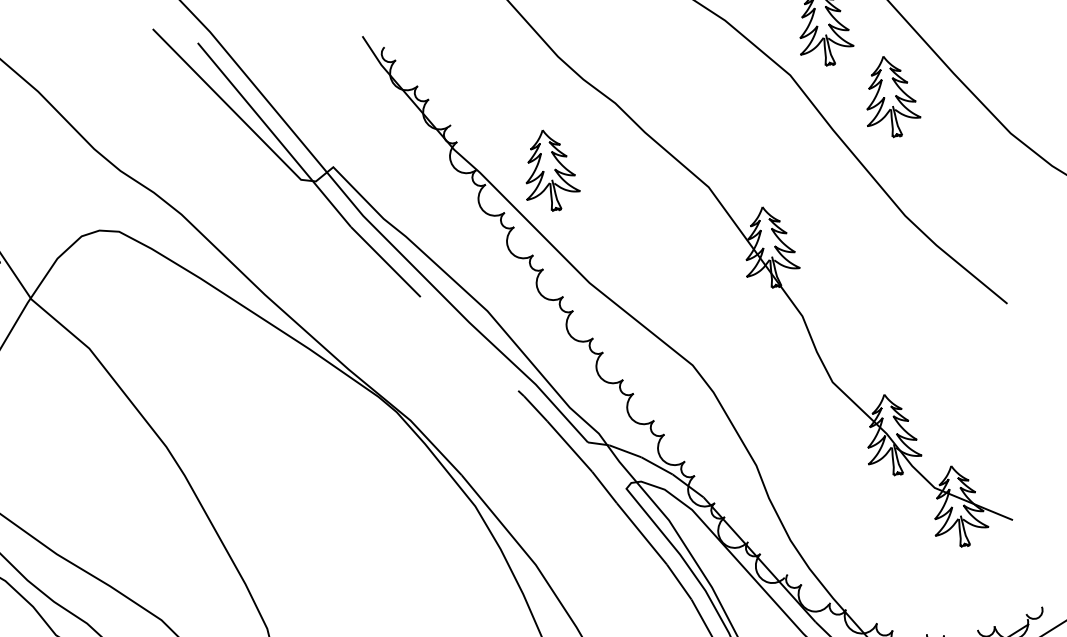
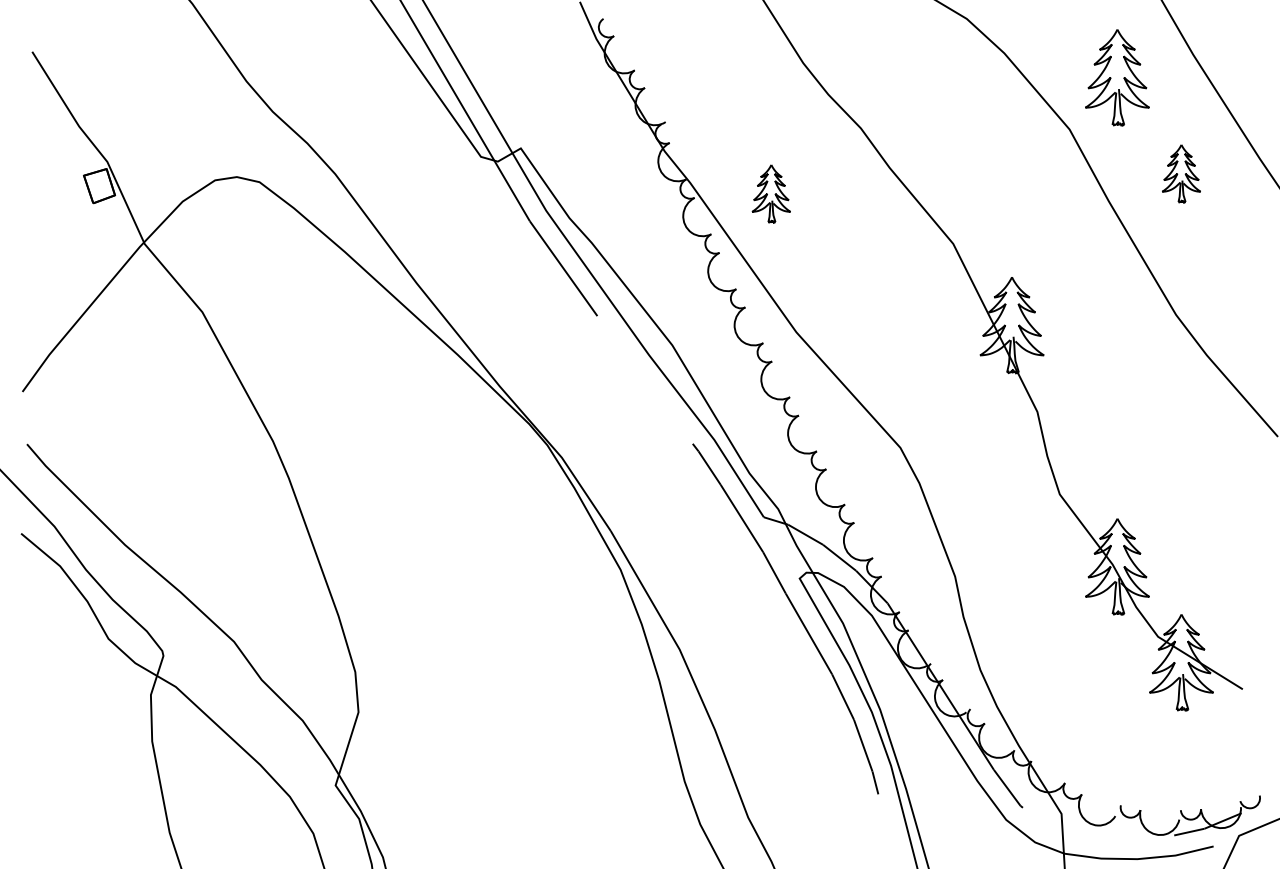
part: (890, 96) -> (1181, 173), size x0.6
part: (549, 170) -> (771, 193), size x0.6

